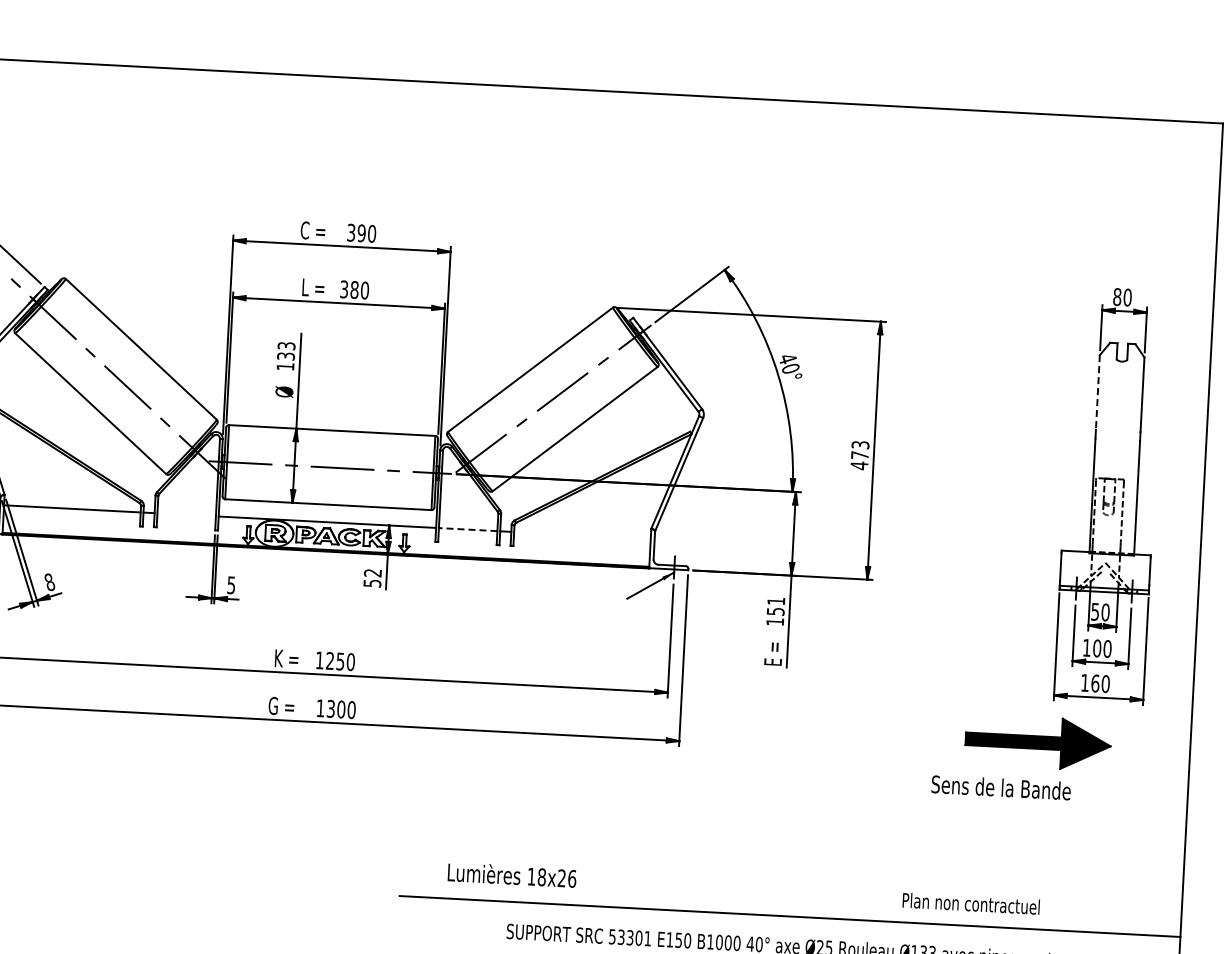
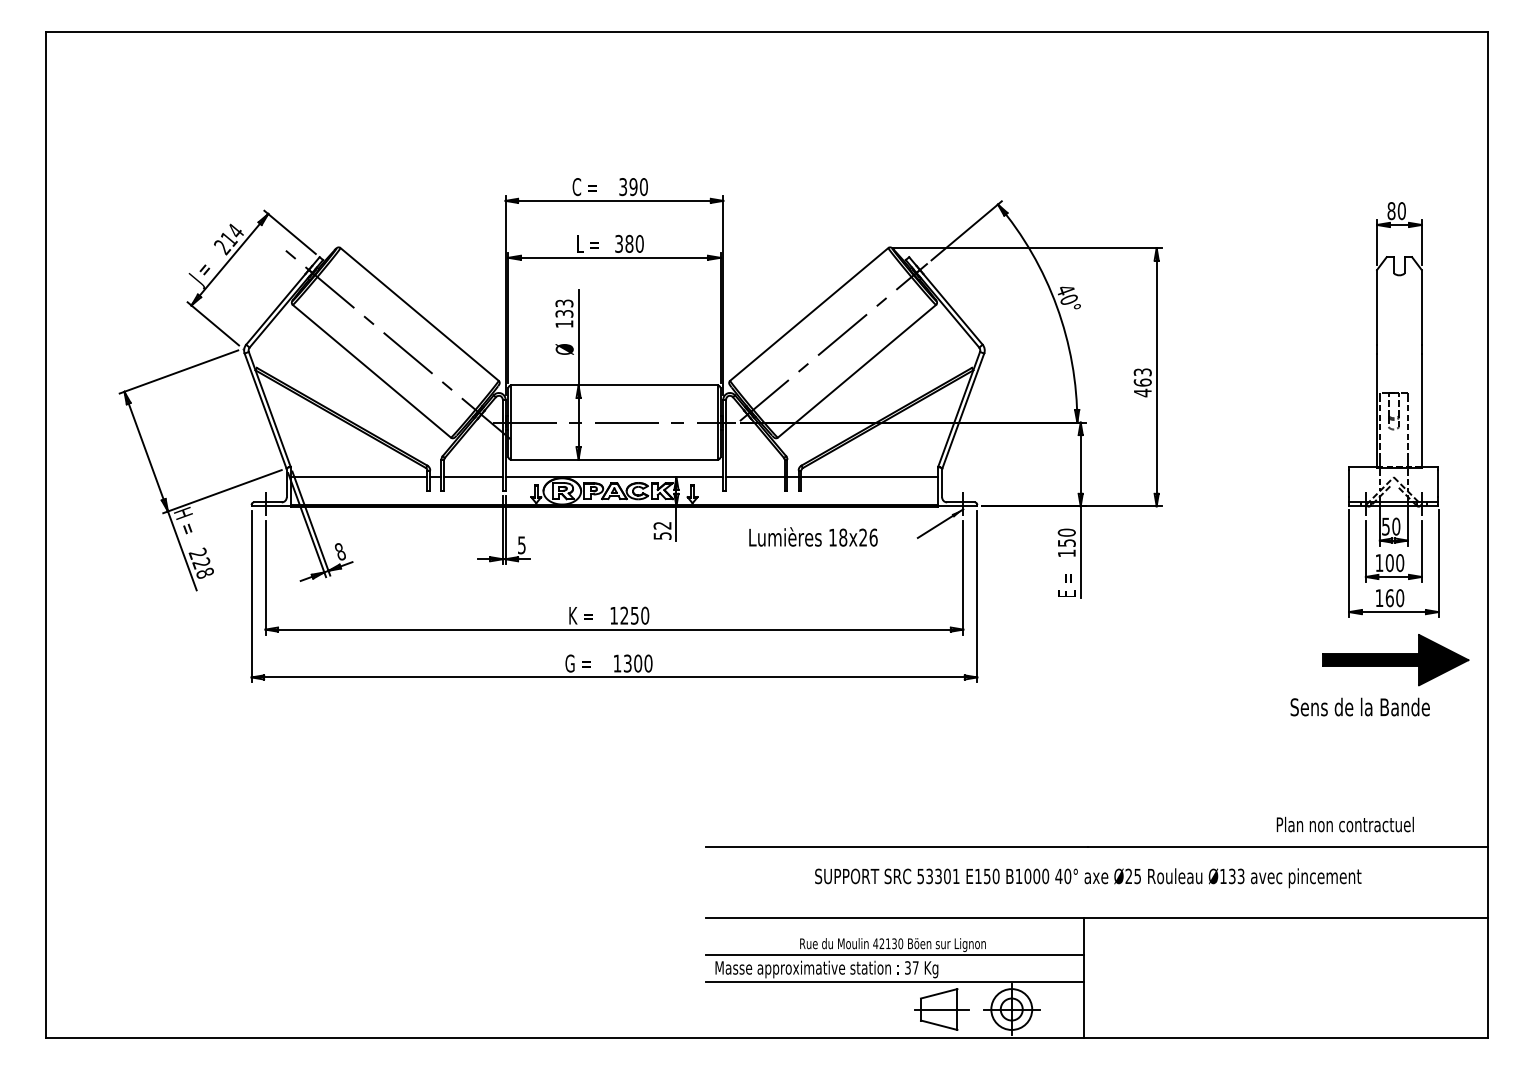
line: (1098, 392) -> (1377, 307), dashed -> solid
text: (859, 455) -> (1142, 382), 473 -> 463
line: (186, 515) -> (473, 477), added
line: (467, 529) -> (754, 477), dashed -> solid
line: (582, 535) -> (869, 477), added
text: (775, 601) -> (1066, 532), 151 -> 150
part: (1037, 742) -> (1395, 660), moved
text: (1000, 787) -> (1359, 706), moved
text: (512, 874) -> (813, 536), moved
text: (970, 903) -> (1344, 824), moved

